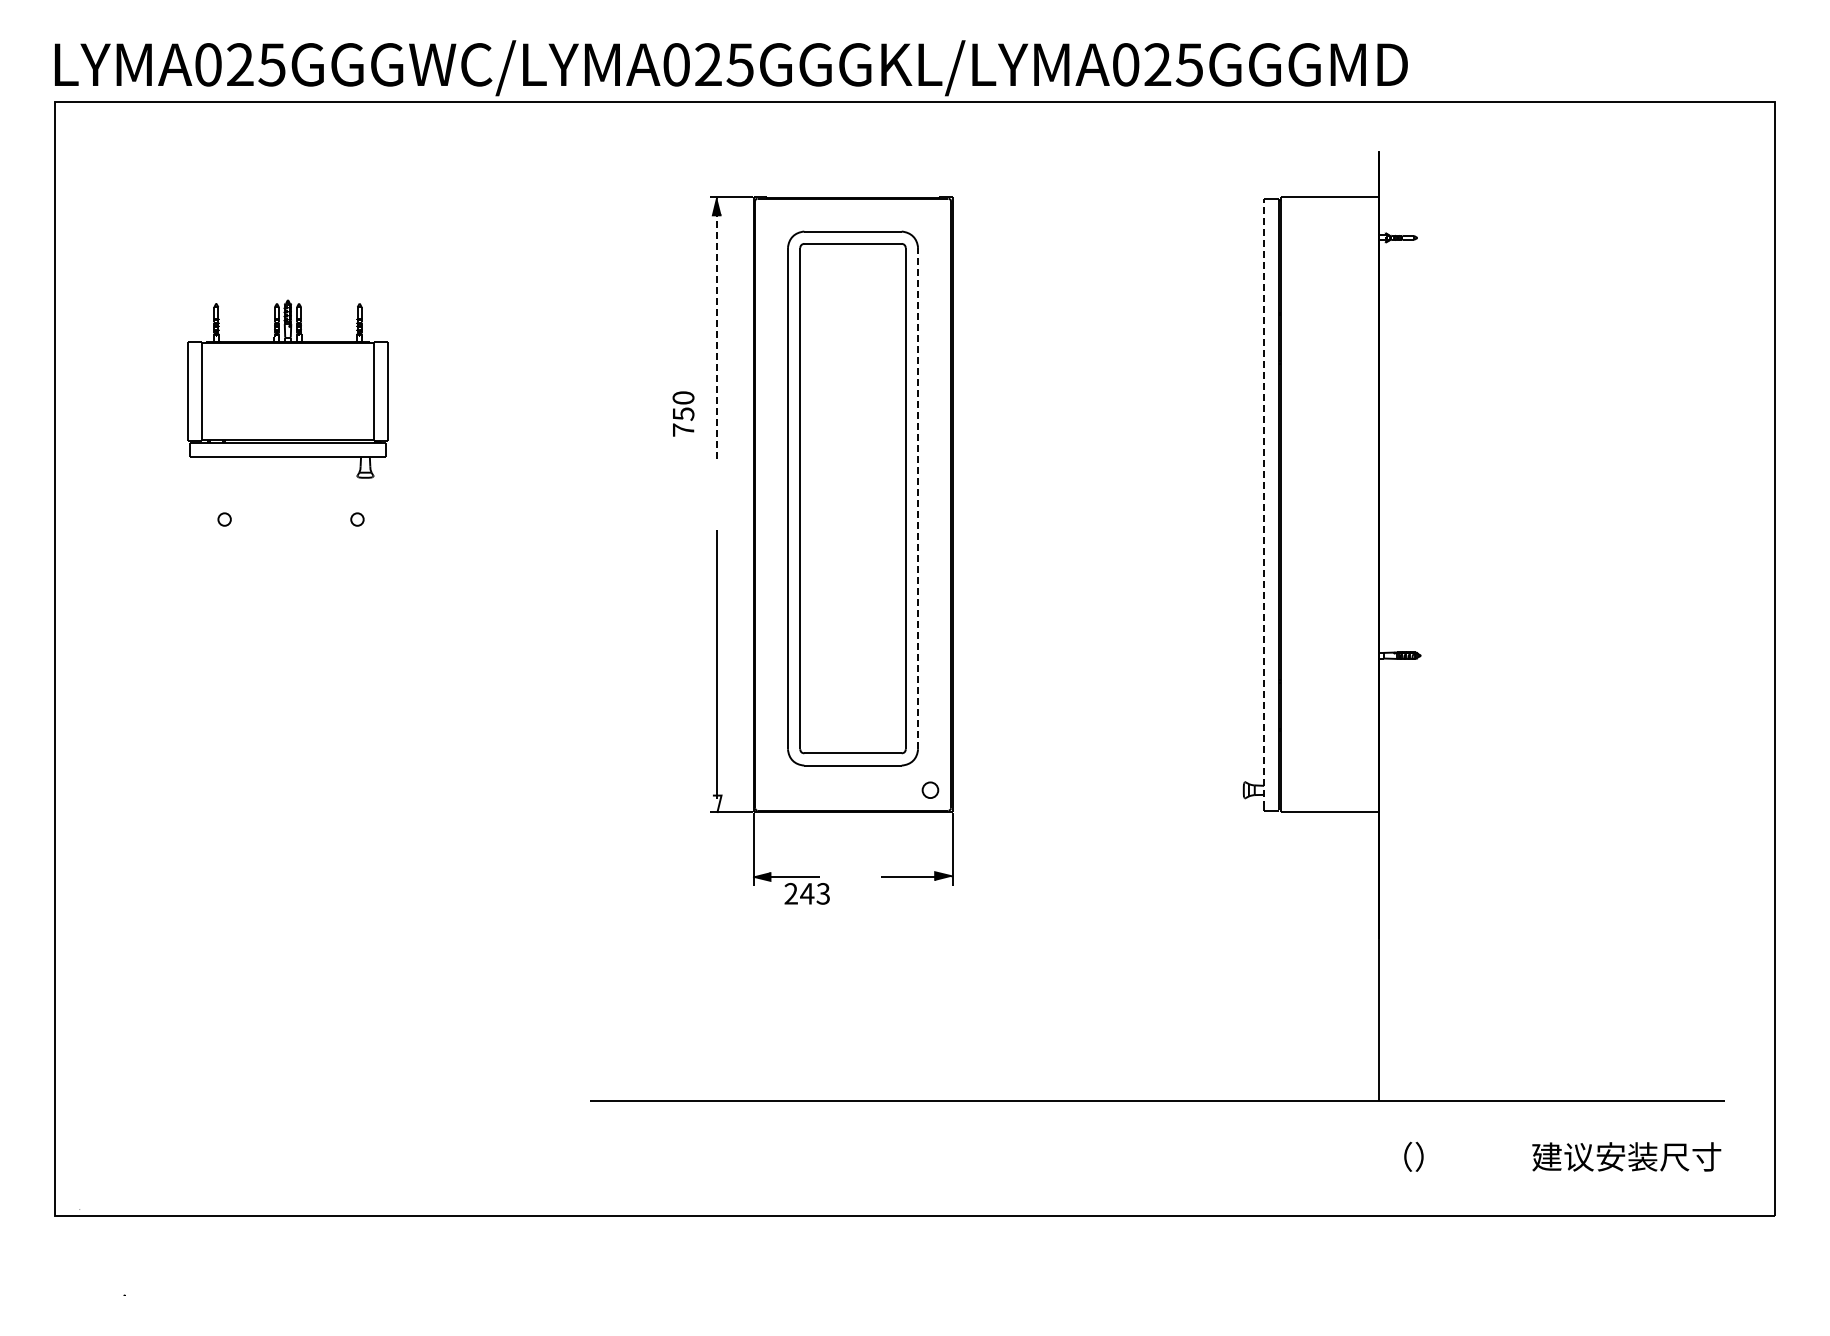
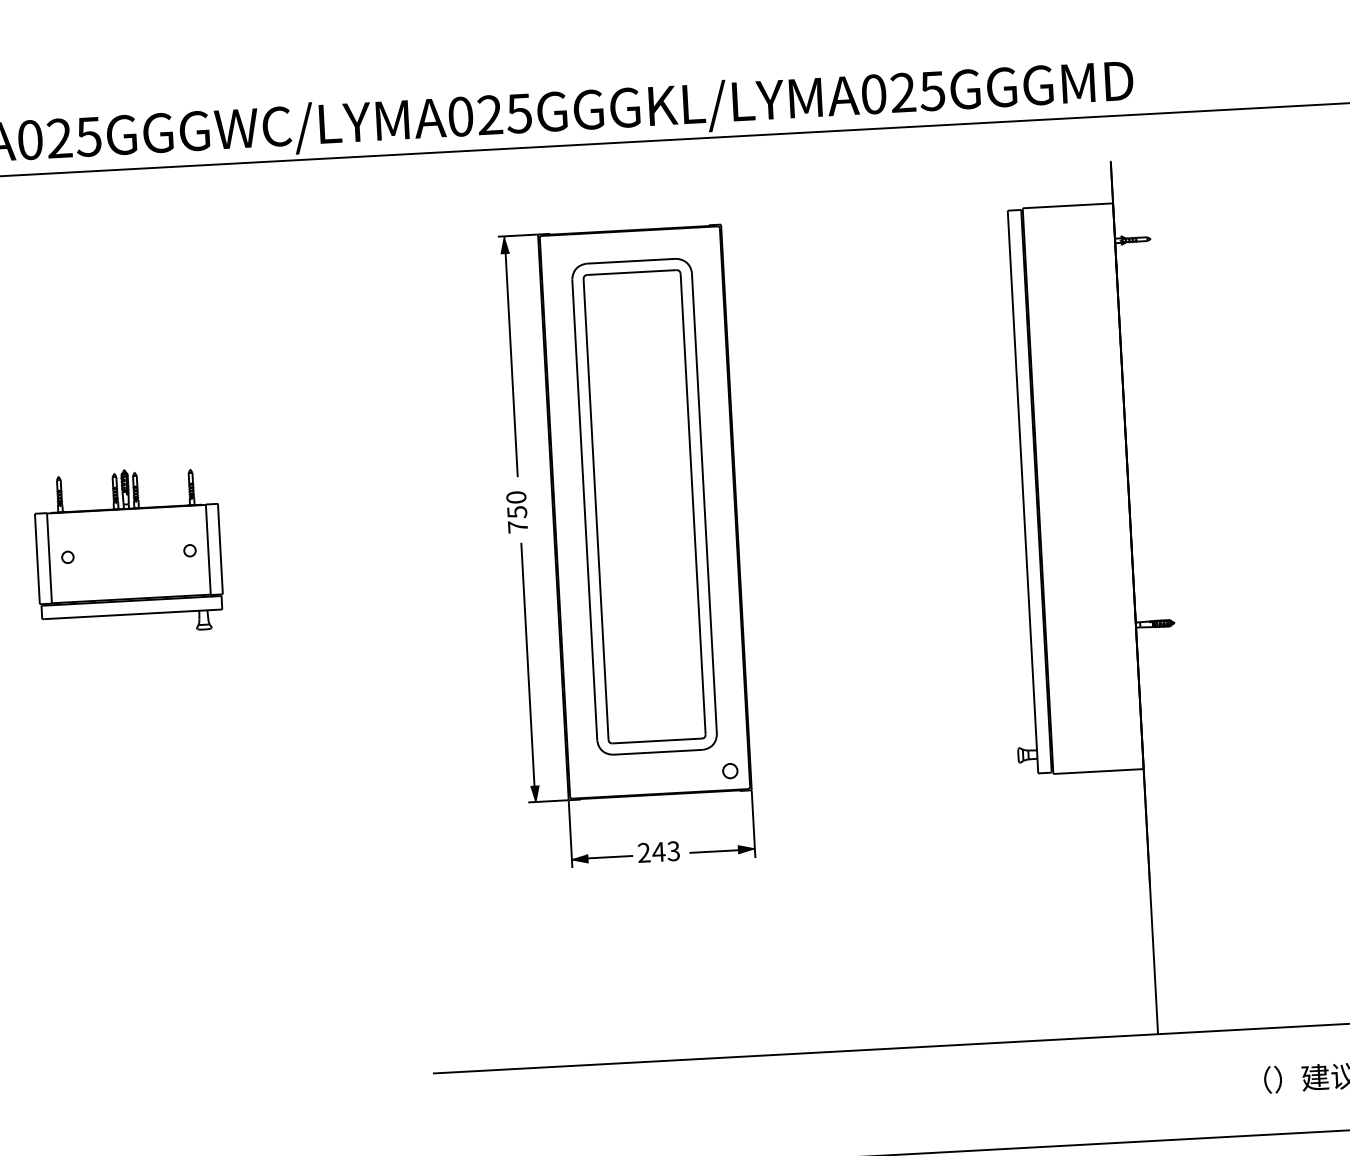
line: (717, 335) -> (511, 363), dashed -> solid
part: (287, 388) -> (128, 551), moved
text: (683, 413) -> (517, 511), moved
line: (918, 498) -> (704, 503), dashed -> solid
line: (1264, 504) -> (1023, 491), dashed -> solid
fill: (716, 803) -> (534, 793), added
text: (806, 893) -> (658, 851), moved
text: (1413, 1156) -> (1272, 1079), moved

